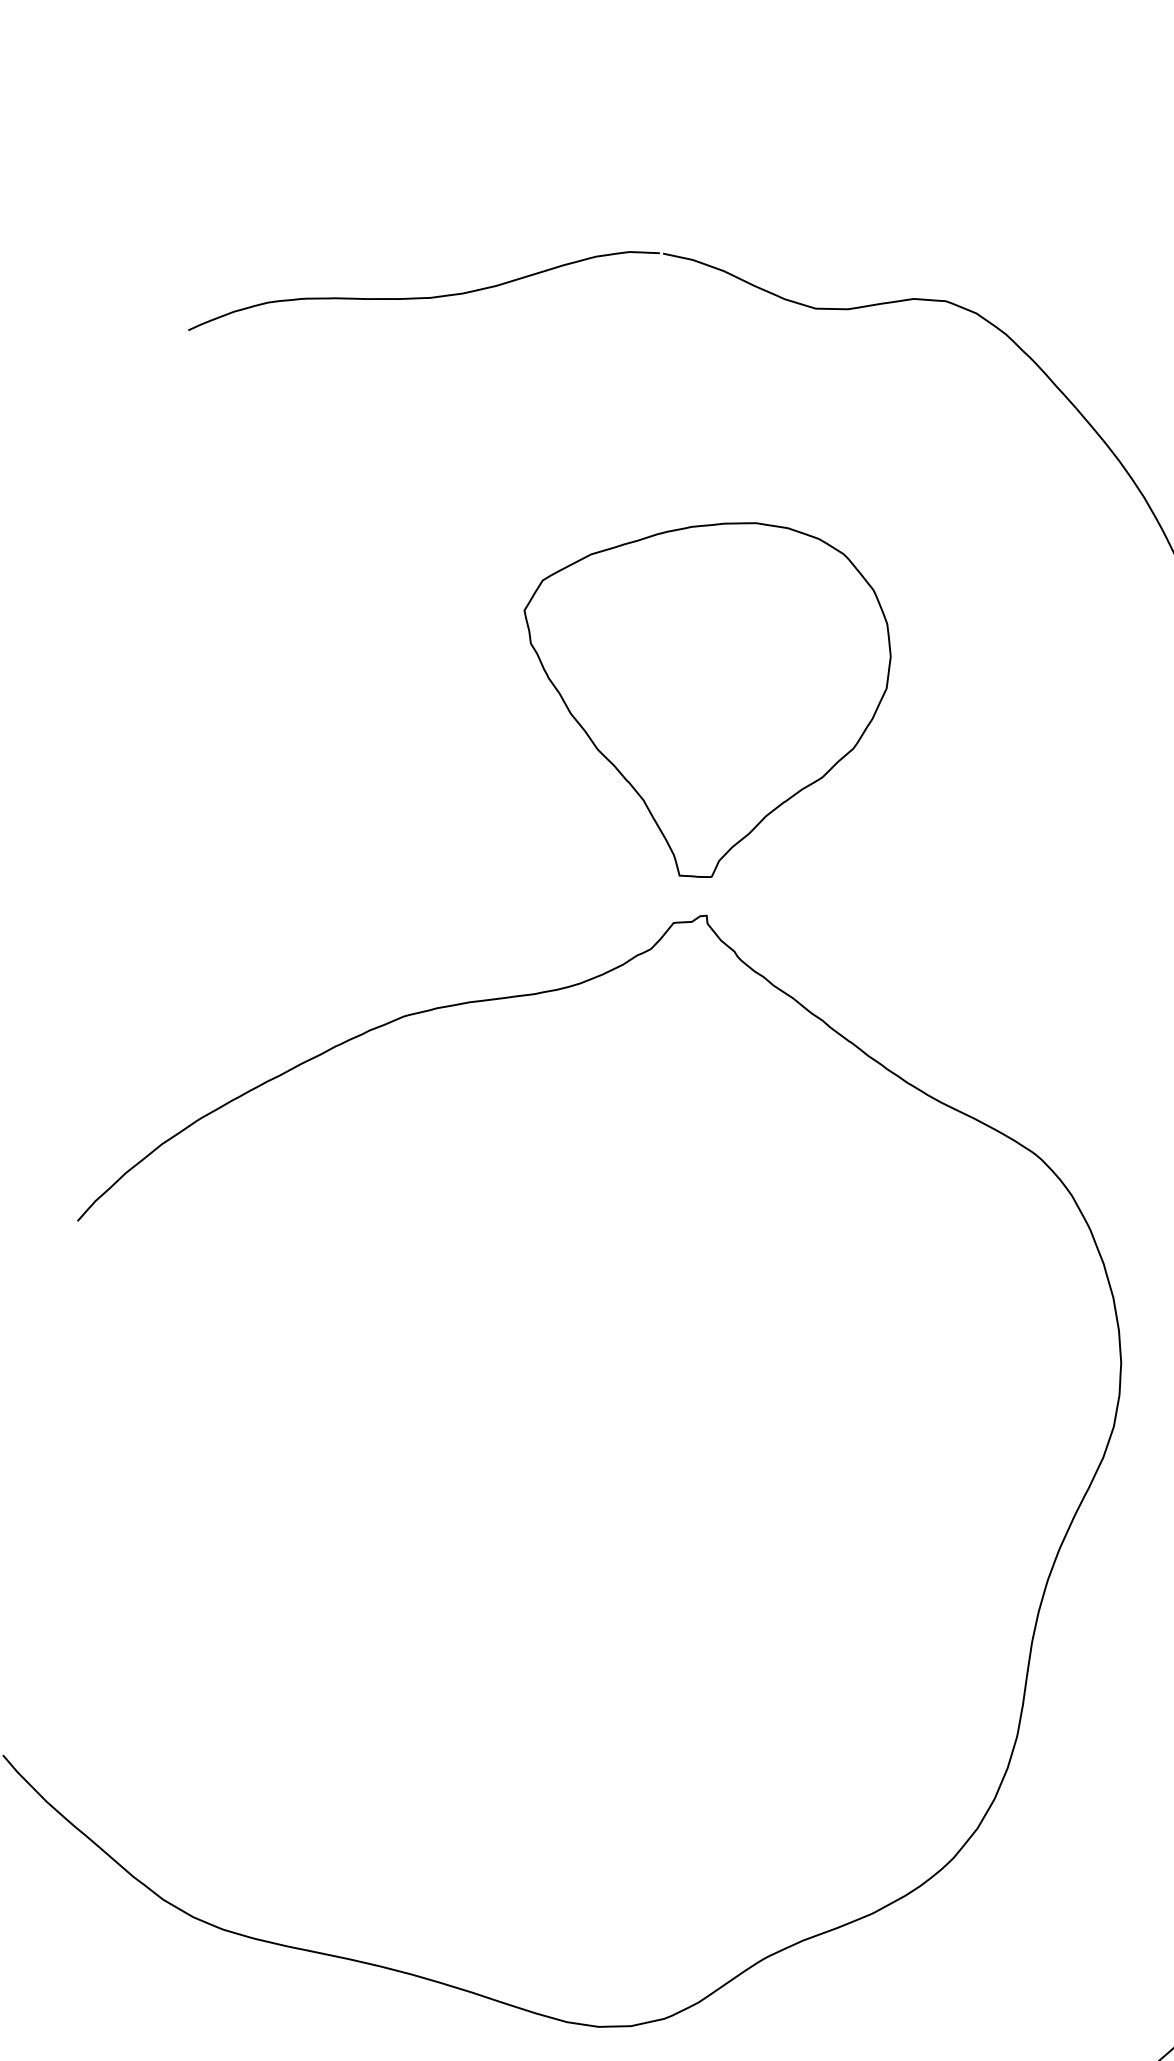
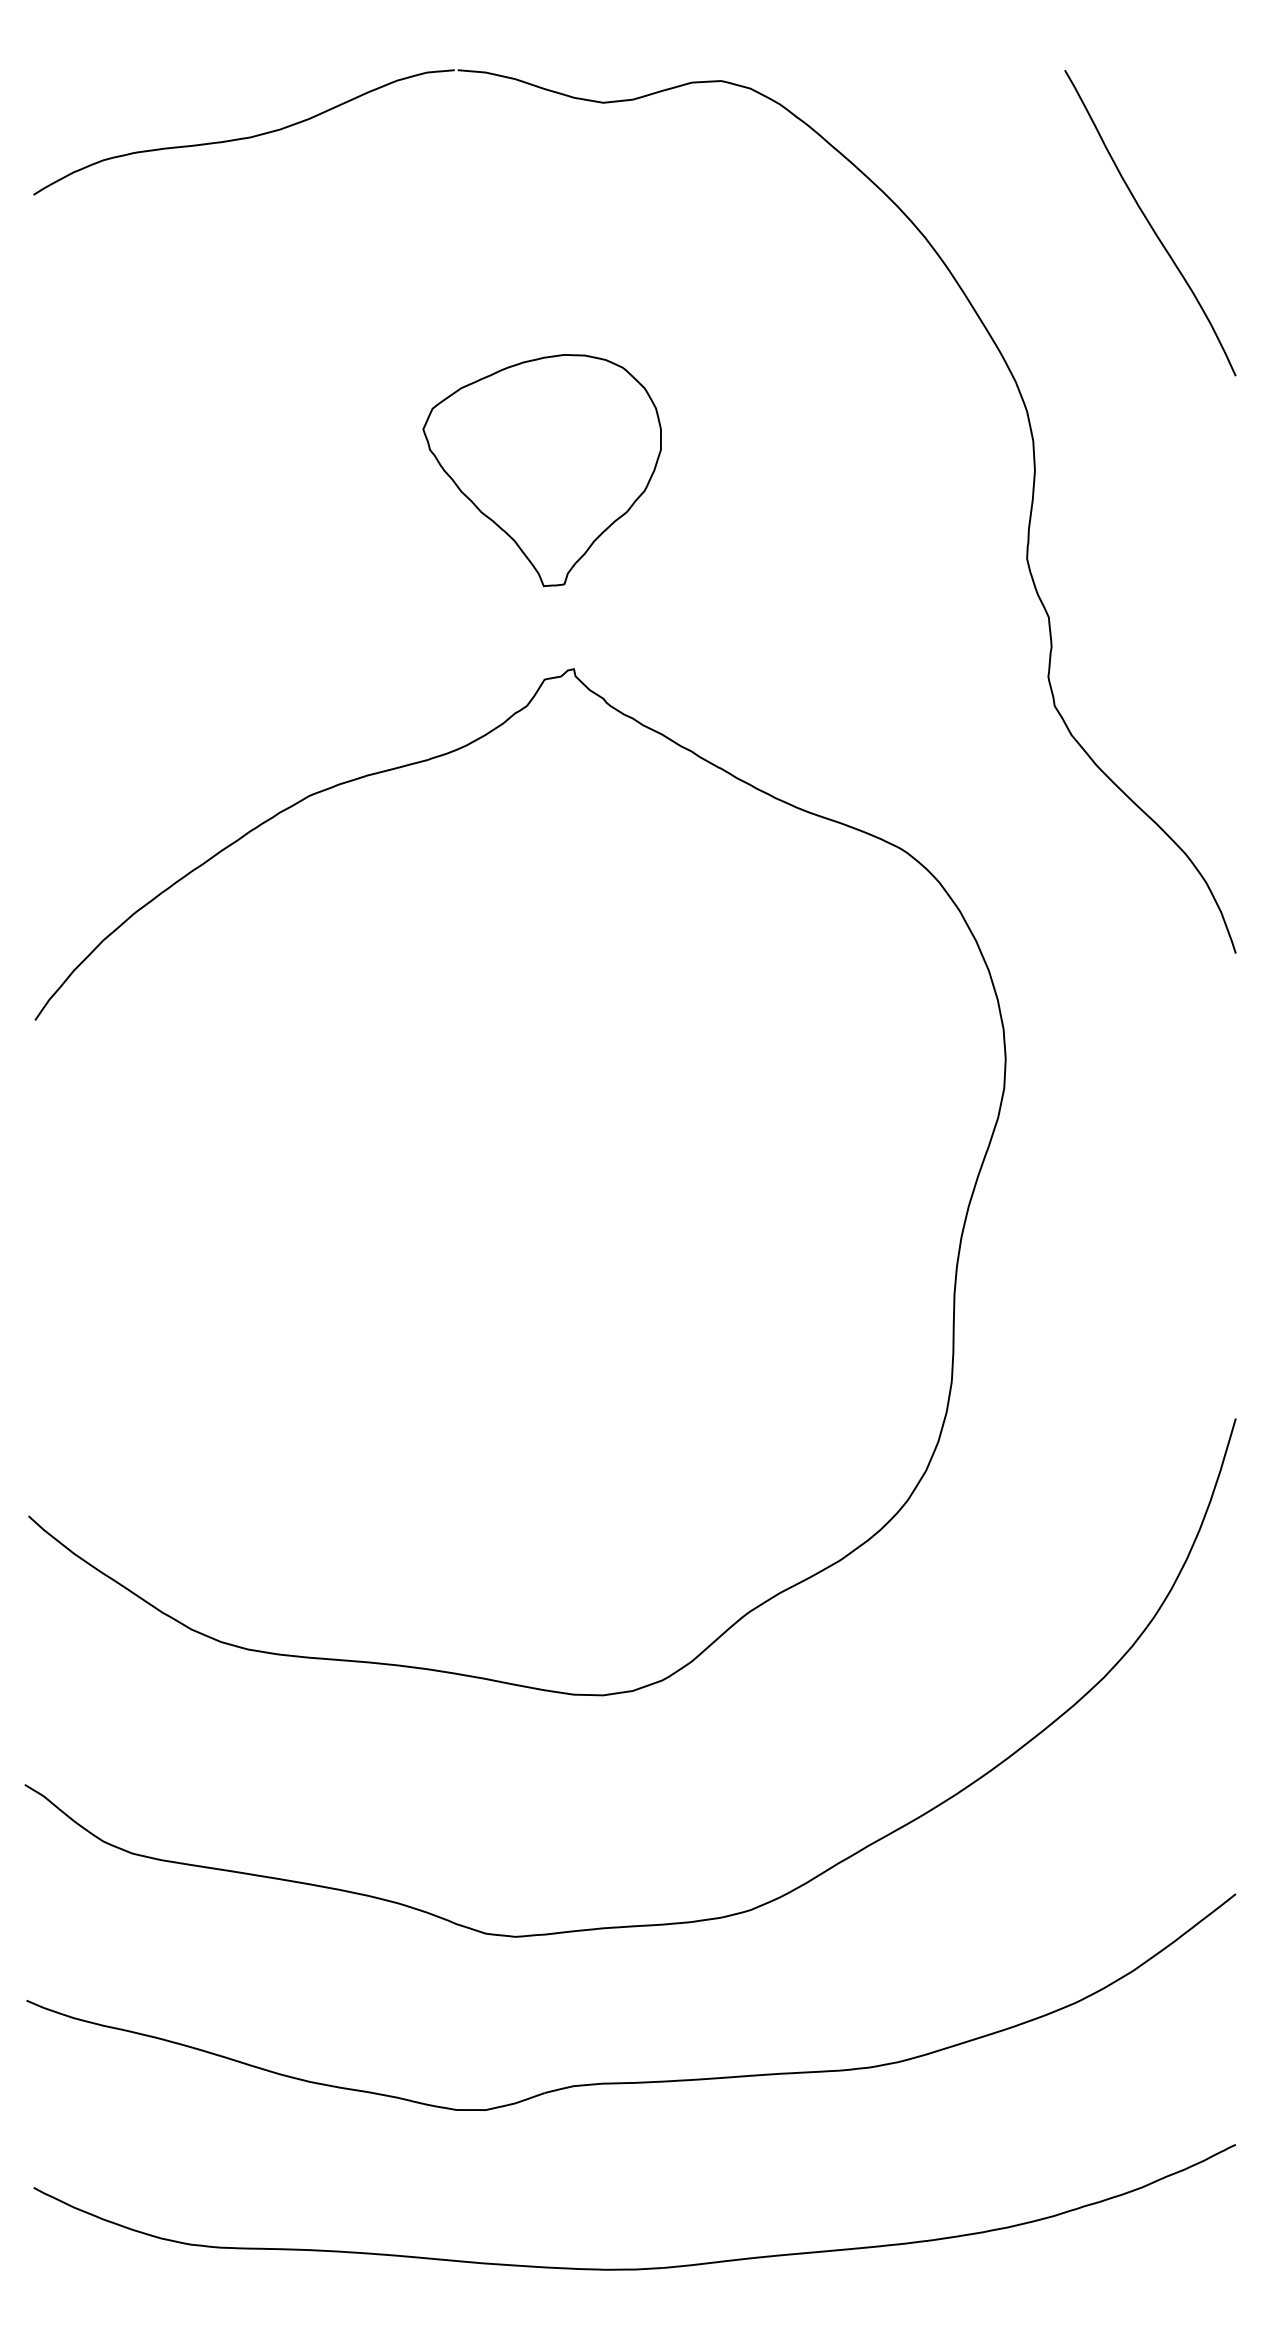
part: (698, 696) -> (541, 470), size x0.7

